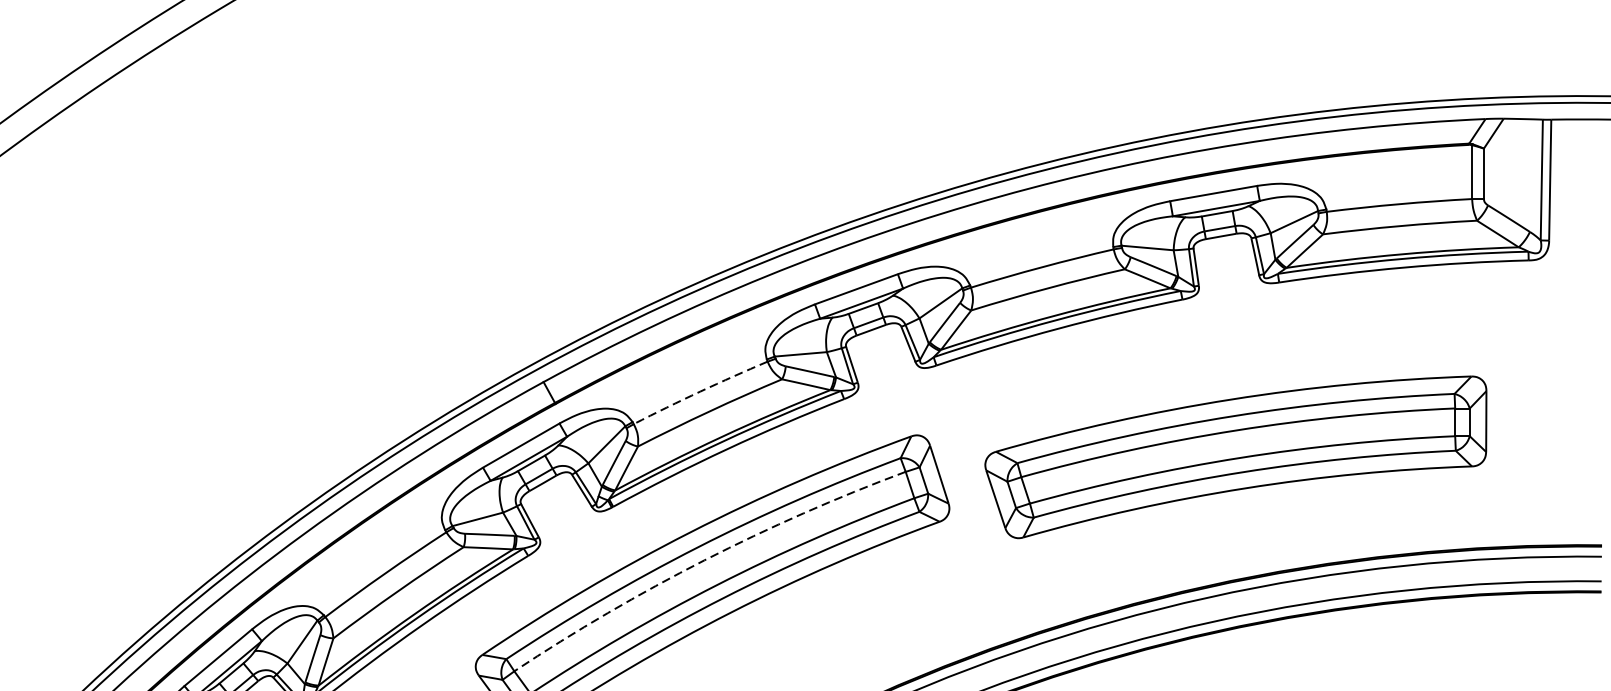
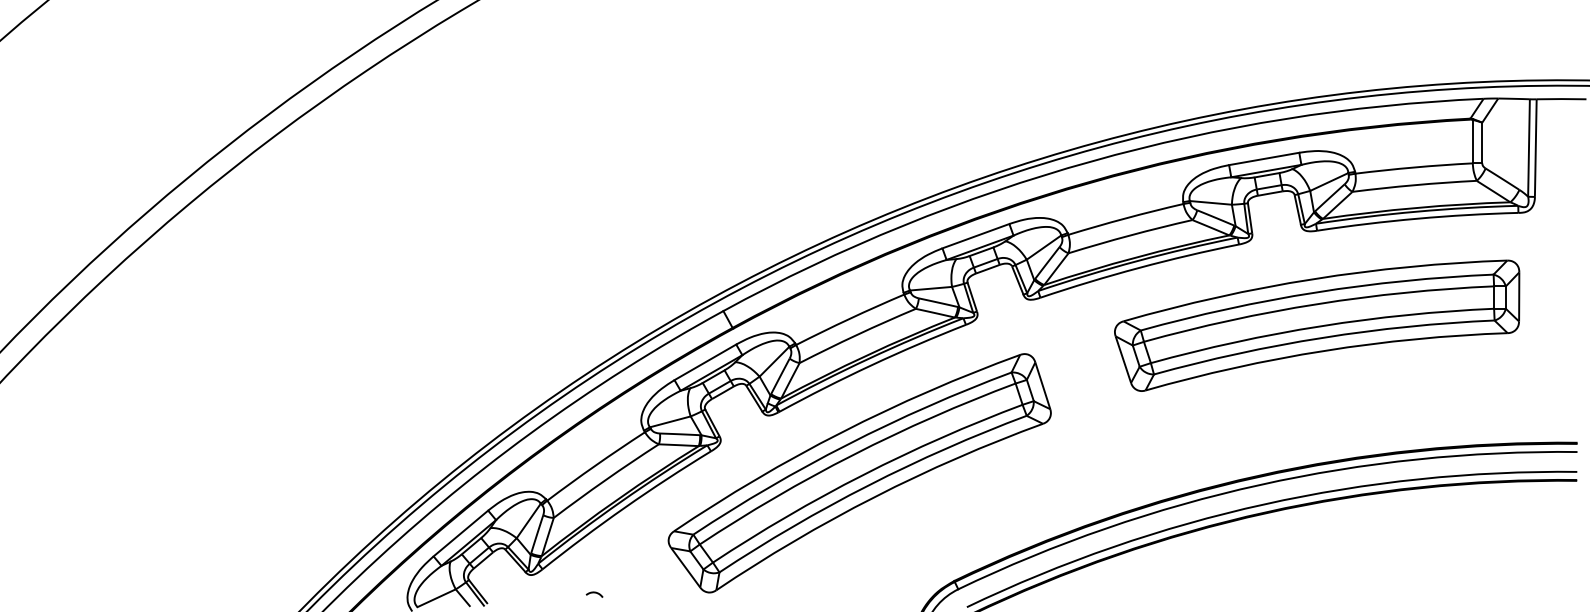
arc: (699, 391) -> (849, 318), dashed -> solid
part: (1236, 456) -> (1317, 325), moved
arc: (704, 559) -> (853, 454), dashed -> solid

